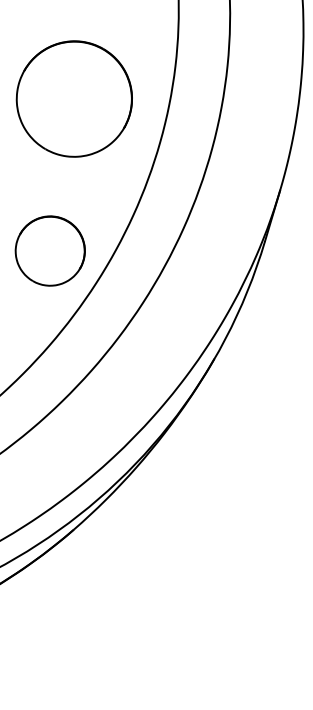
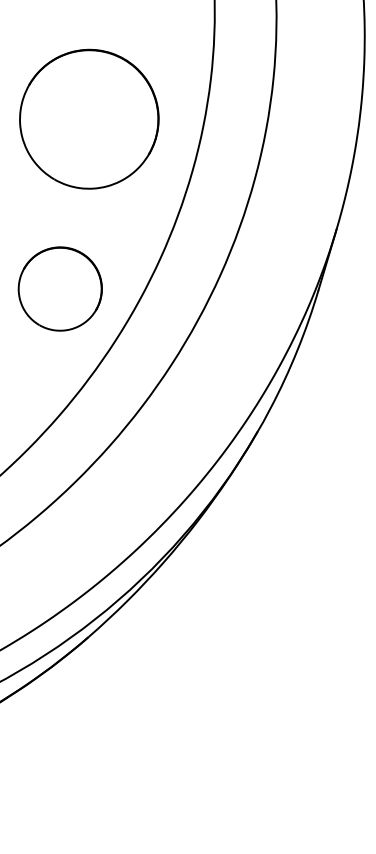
part: (49, 250) -> (59, 288), moved

